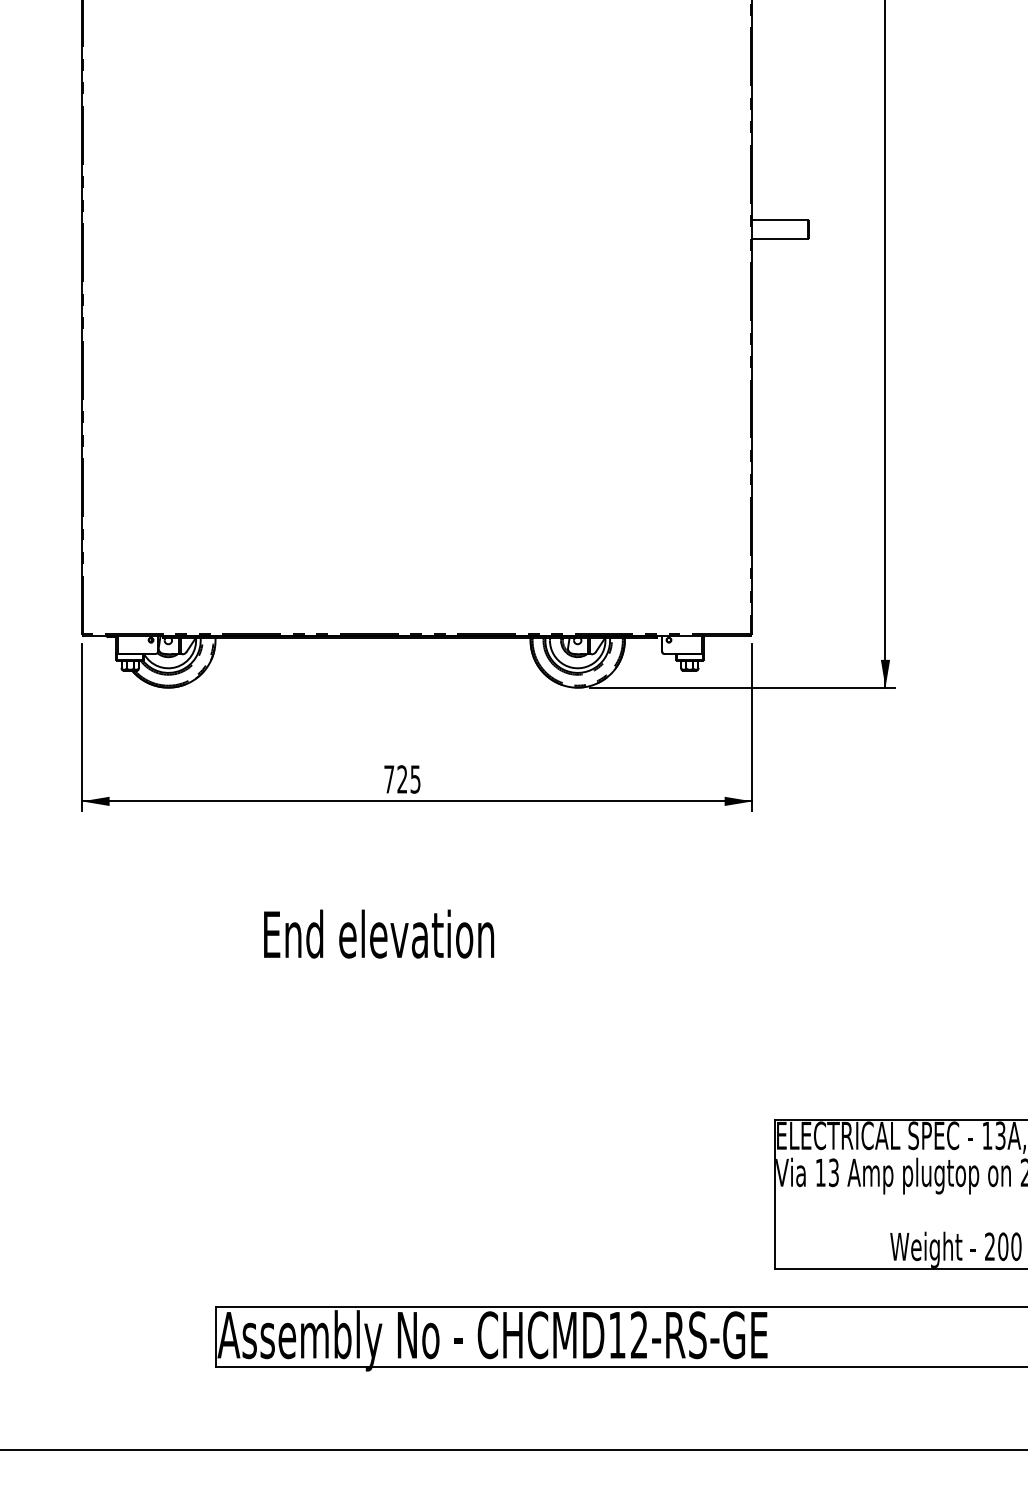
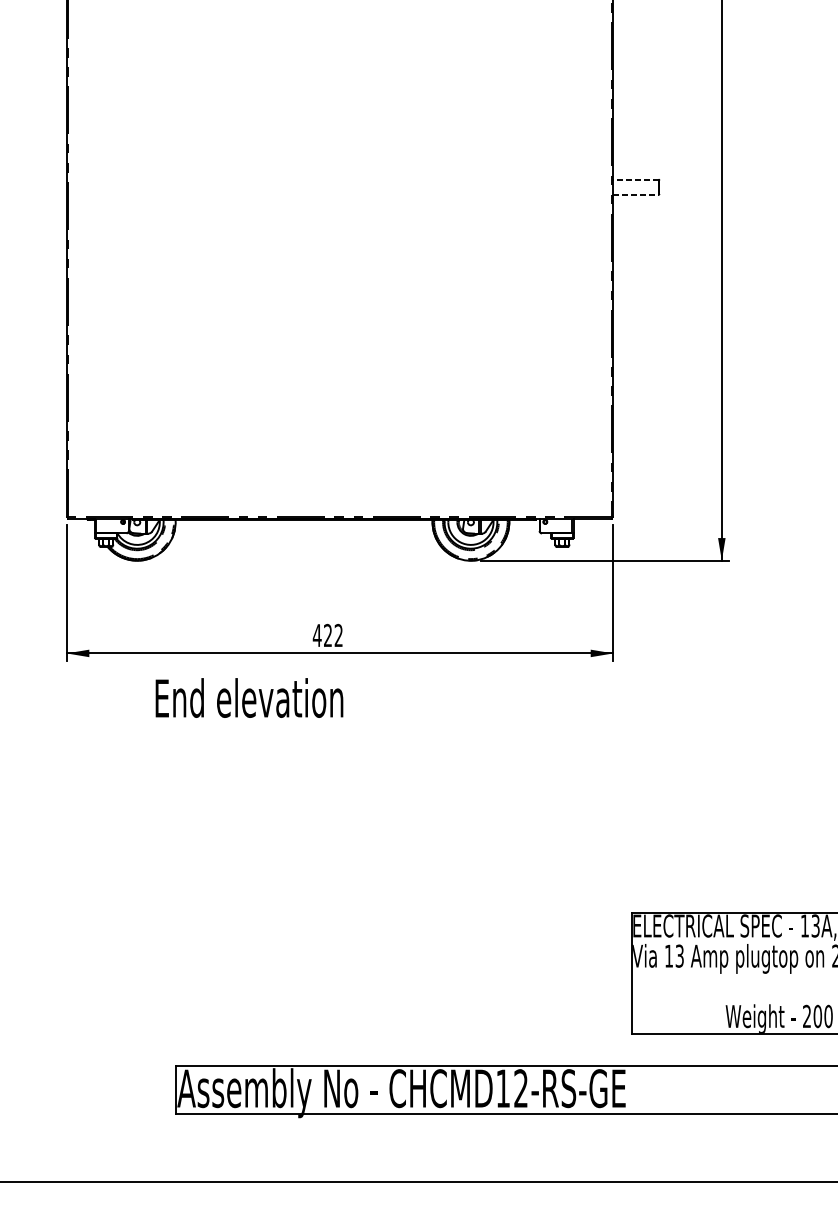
line: (780, 220) -> (636, 179), solid -> dashed
line: (780, 238) -> (636, 194), solid -> dashed
text: (401, 779) -> (327, 635), 725 -> 422
text: (379, 933) -> (249, 697), moved

